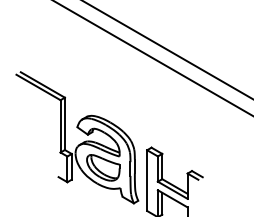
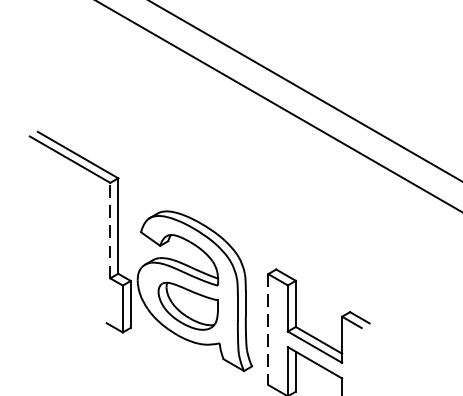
line: (60, 125) -> (110, 229), solid -> dashed
line: (147, 181) -> (268, 331), solid -> dashed

